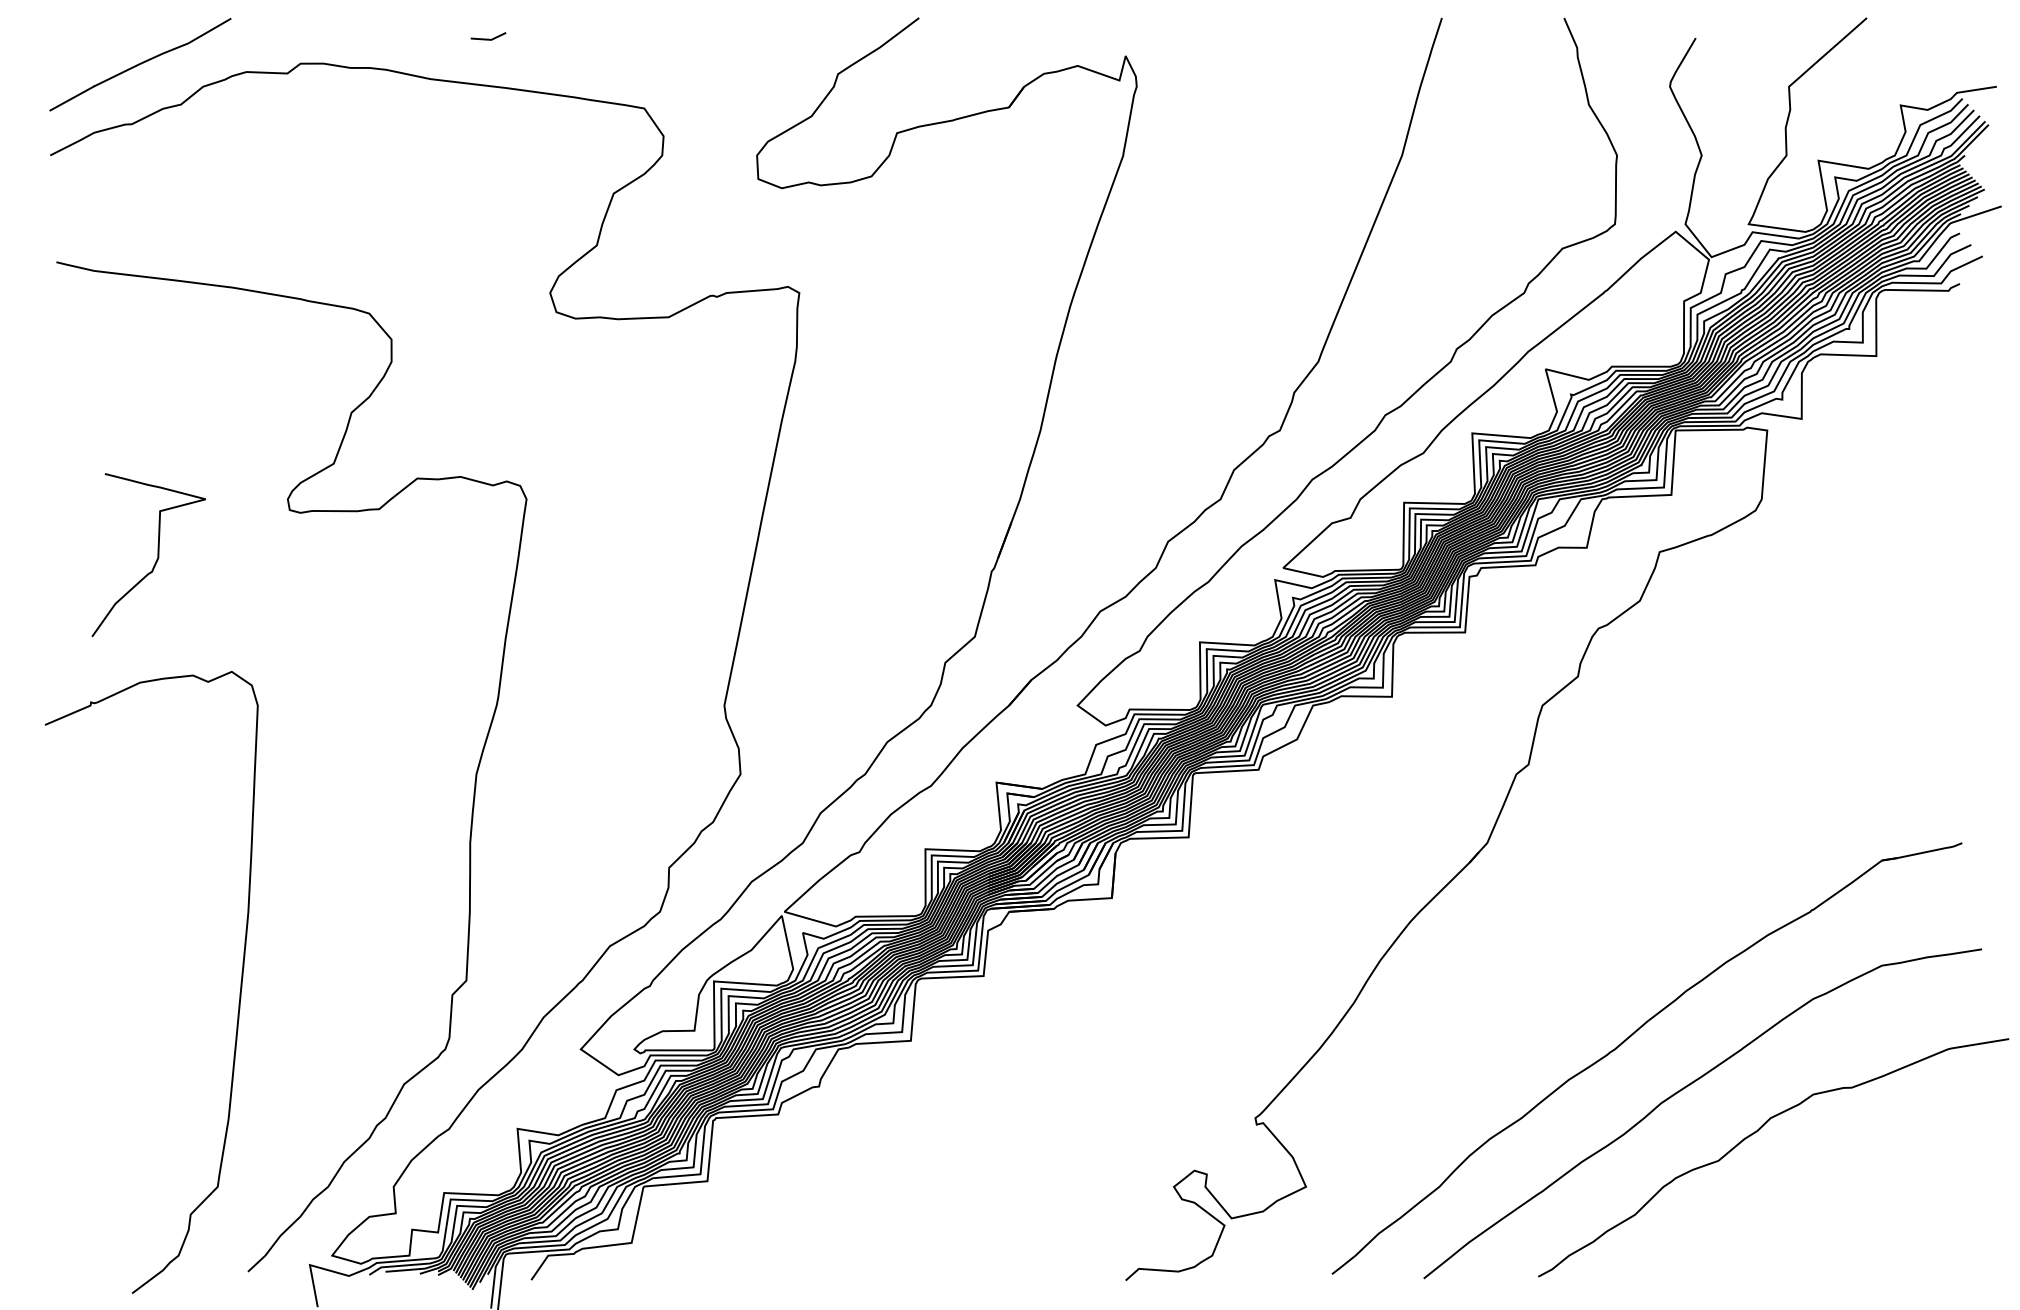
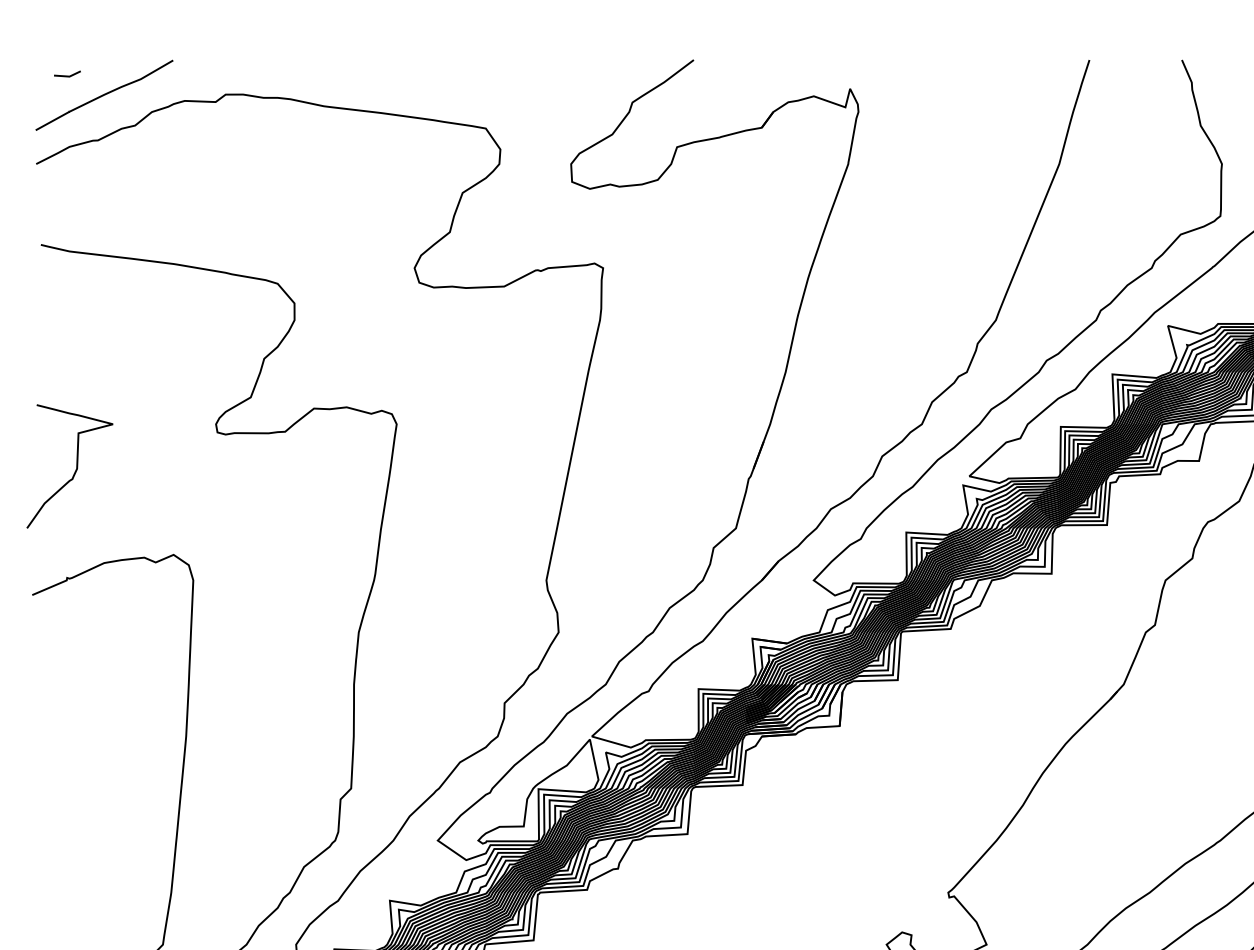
line: (488, 38) -> (67, 75), moved
curve: (156, 559) -> (75, 469), moved

